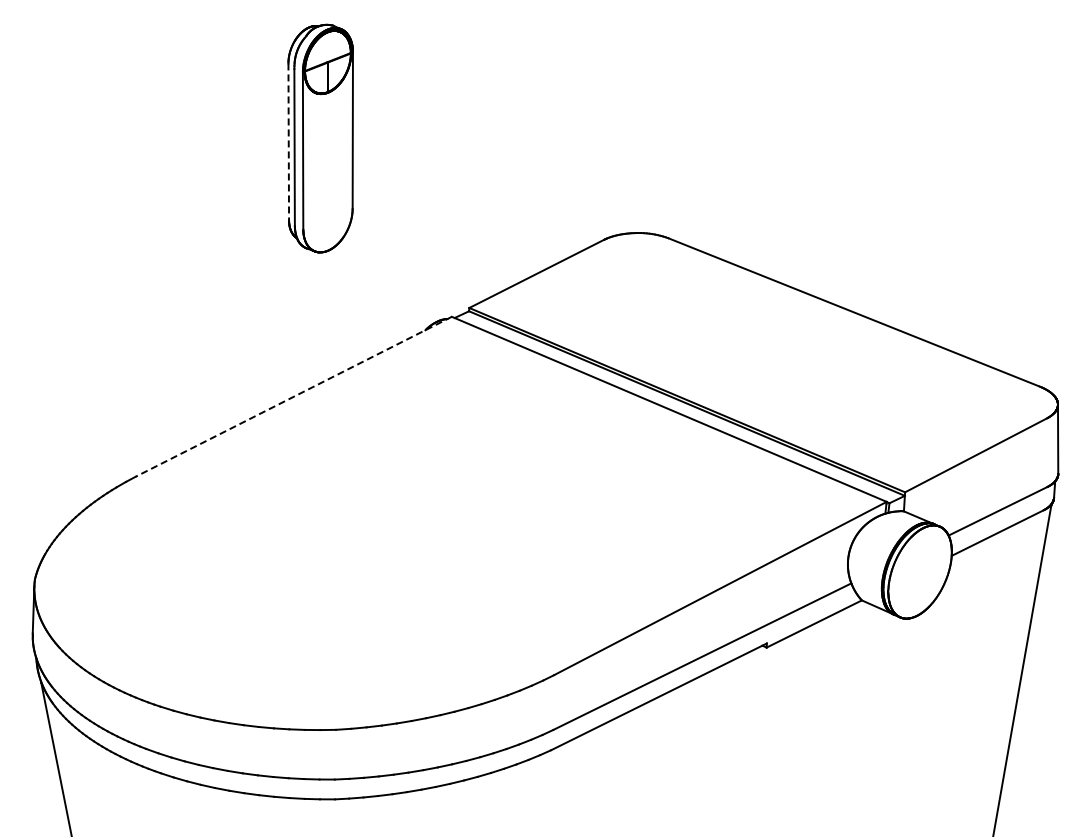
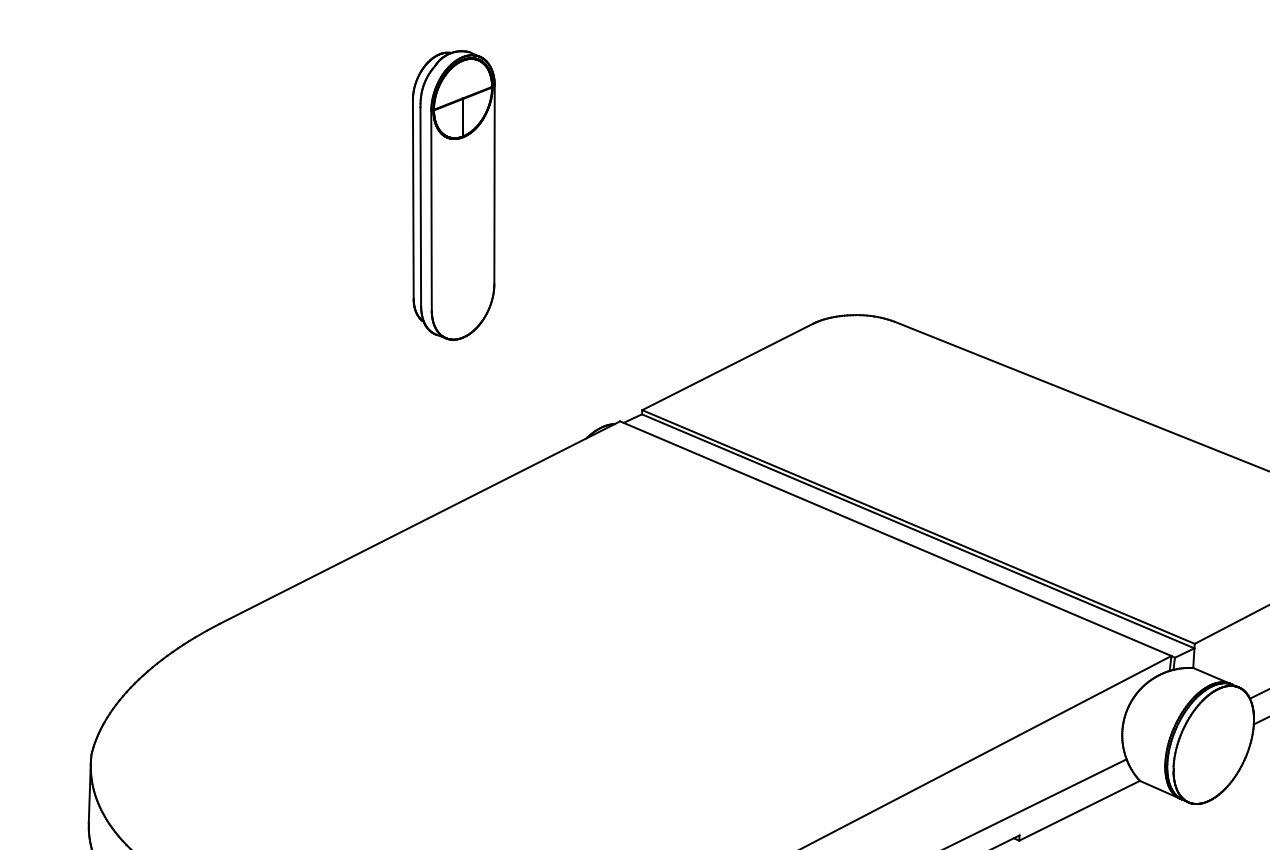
line: (288, 142) -> (413, 200), dashed -> solid
line: (293, 396) -> (419, 522), dashed -> solid

